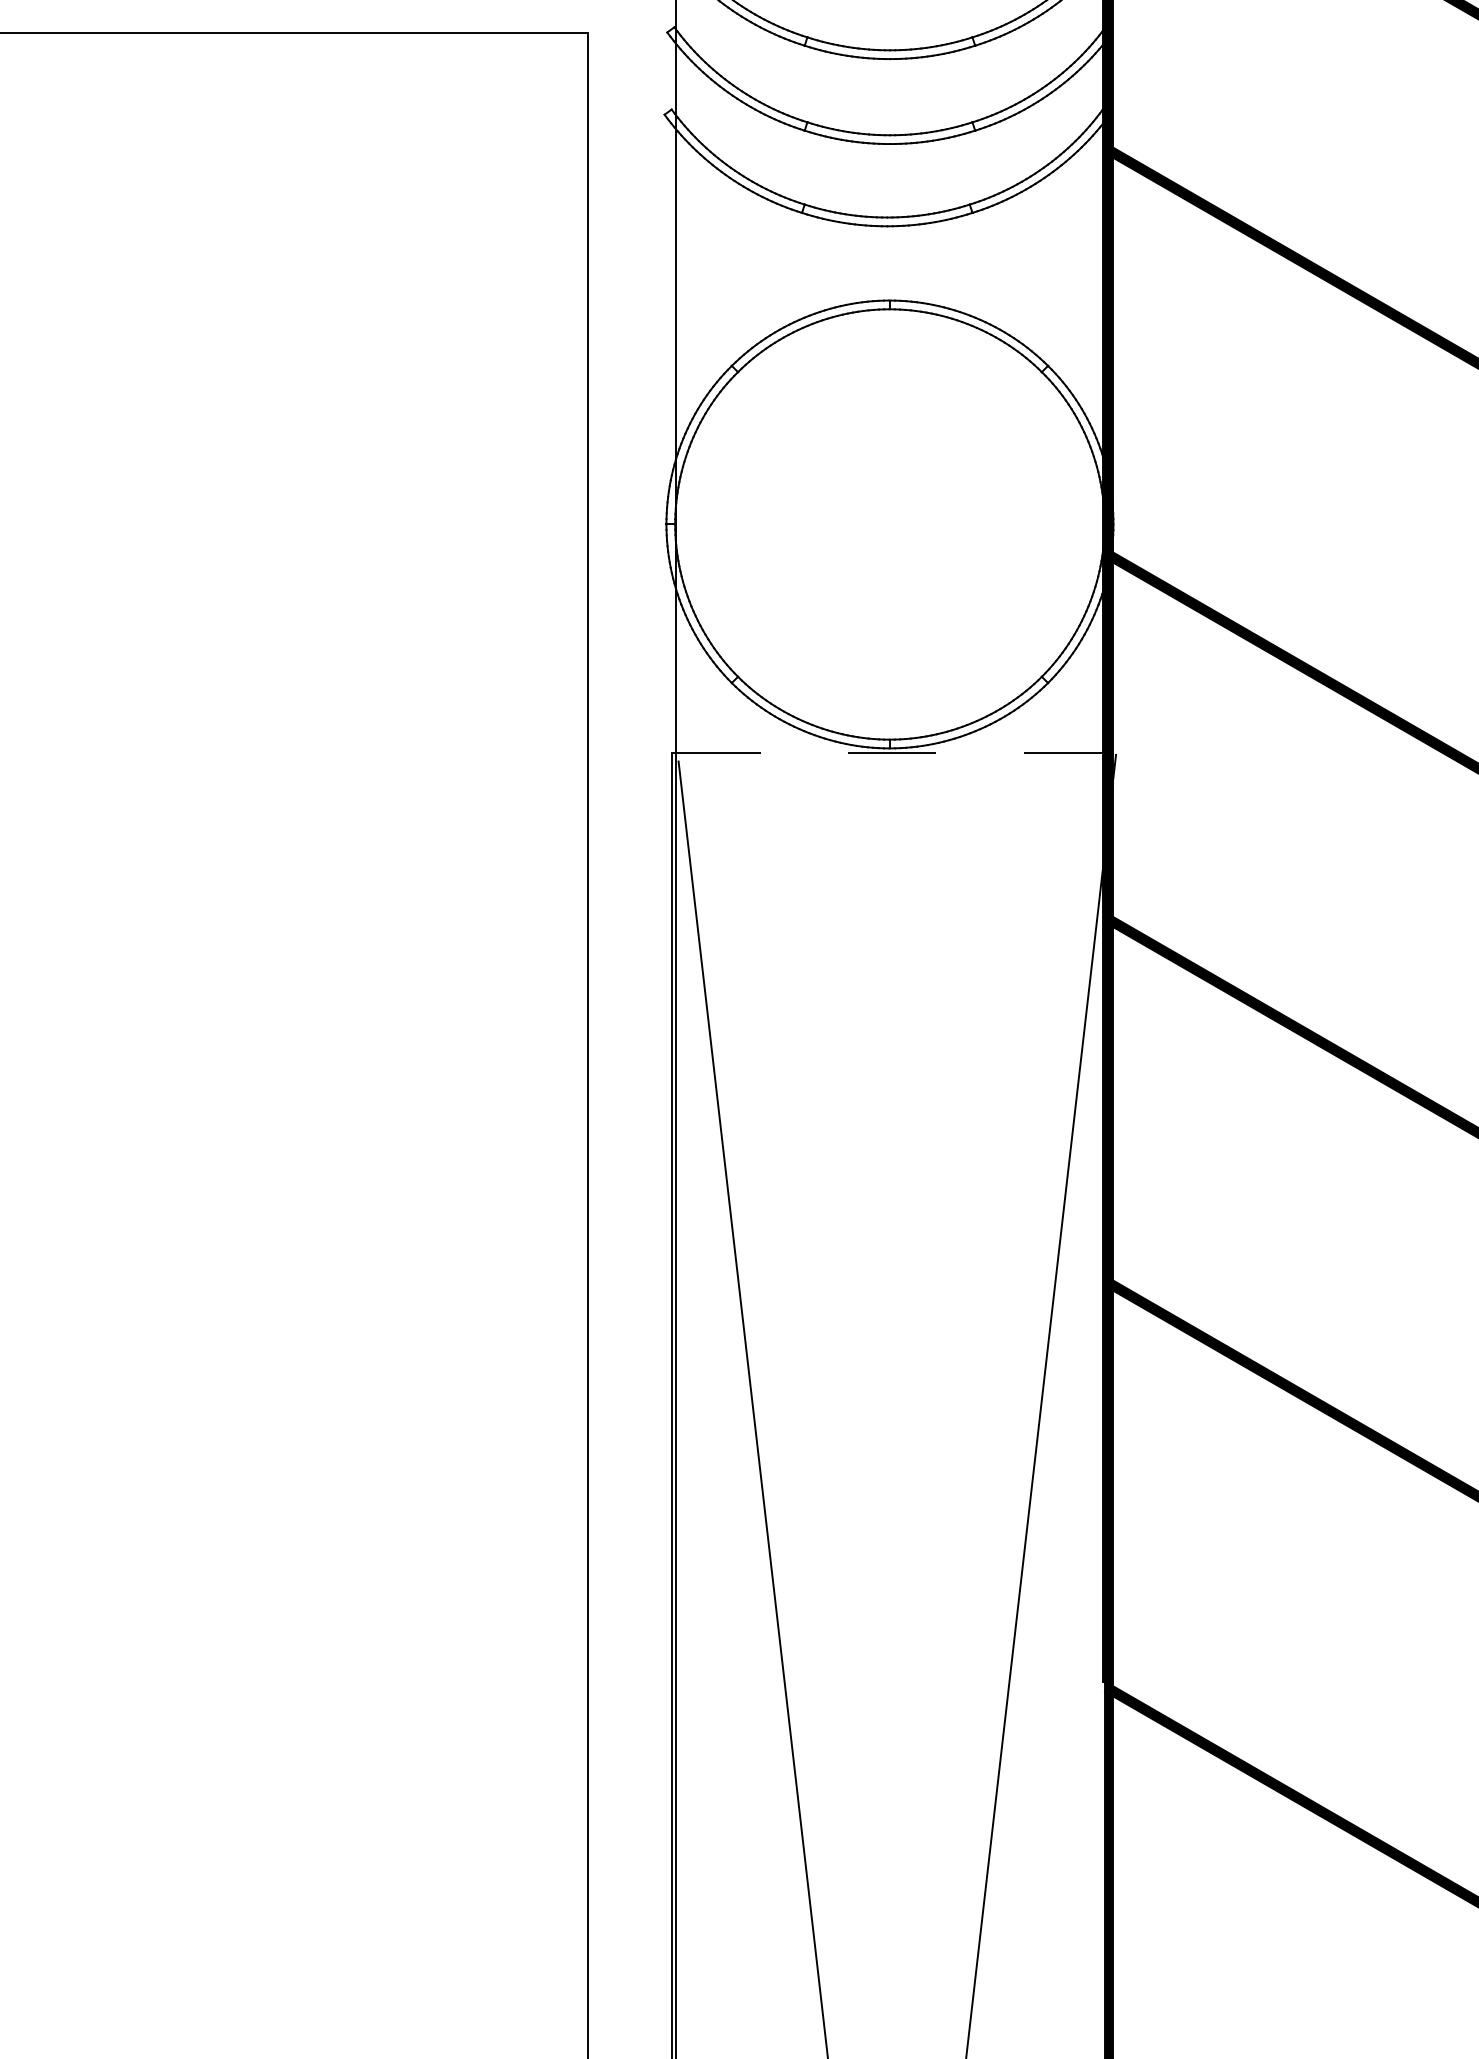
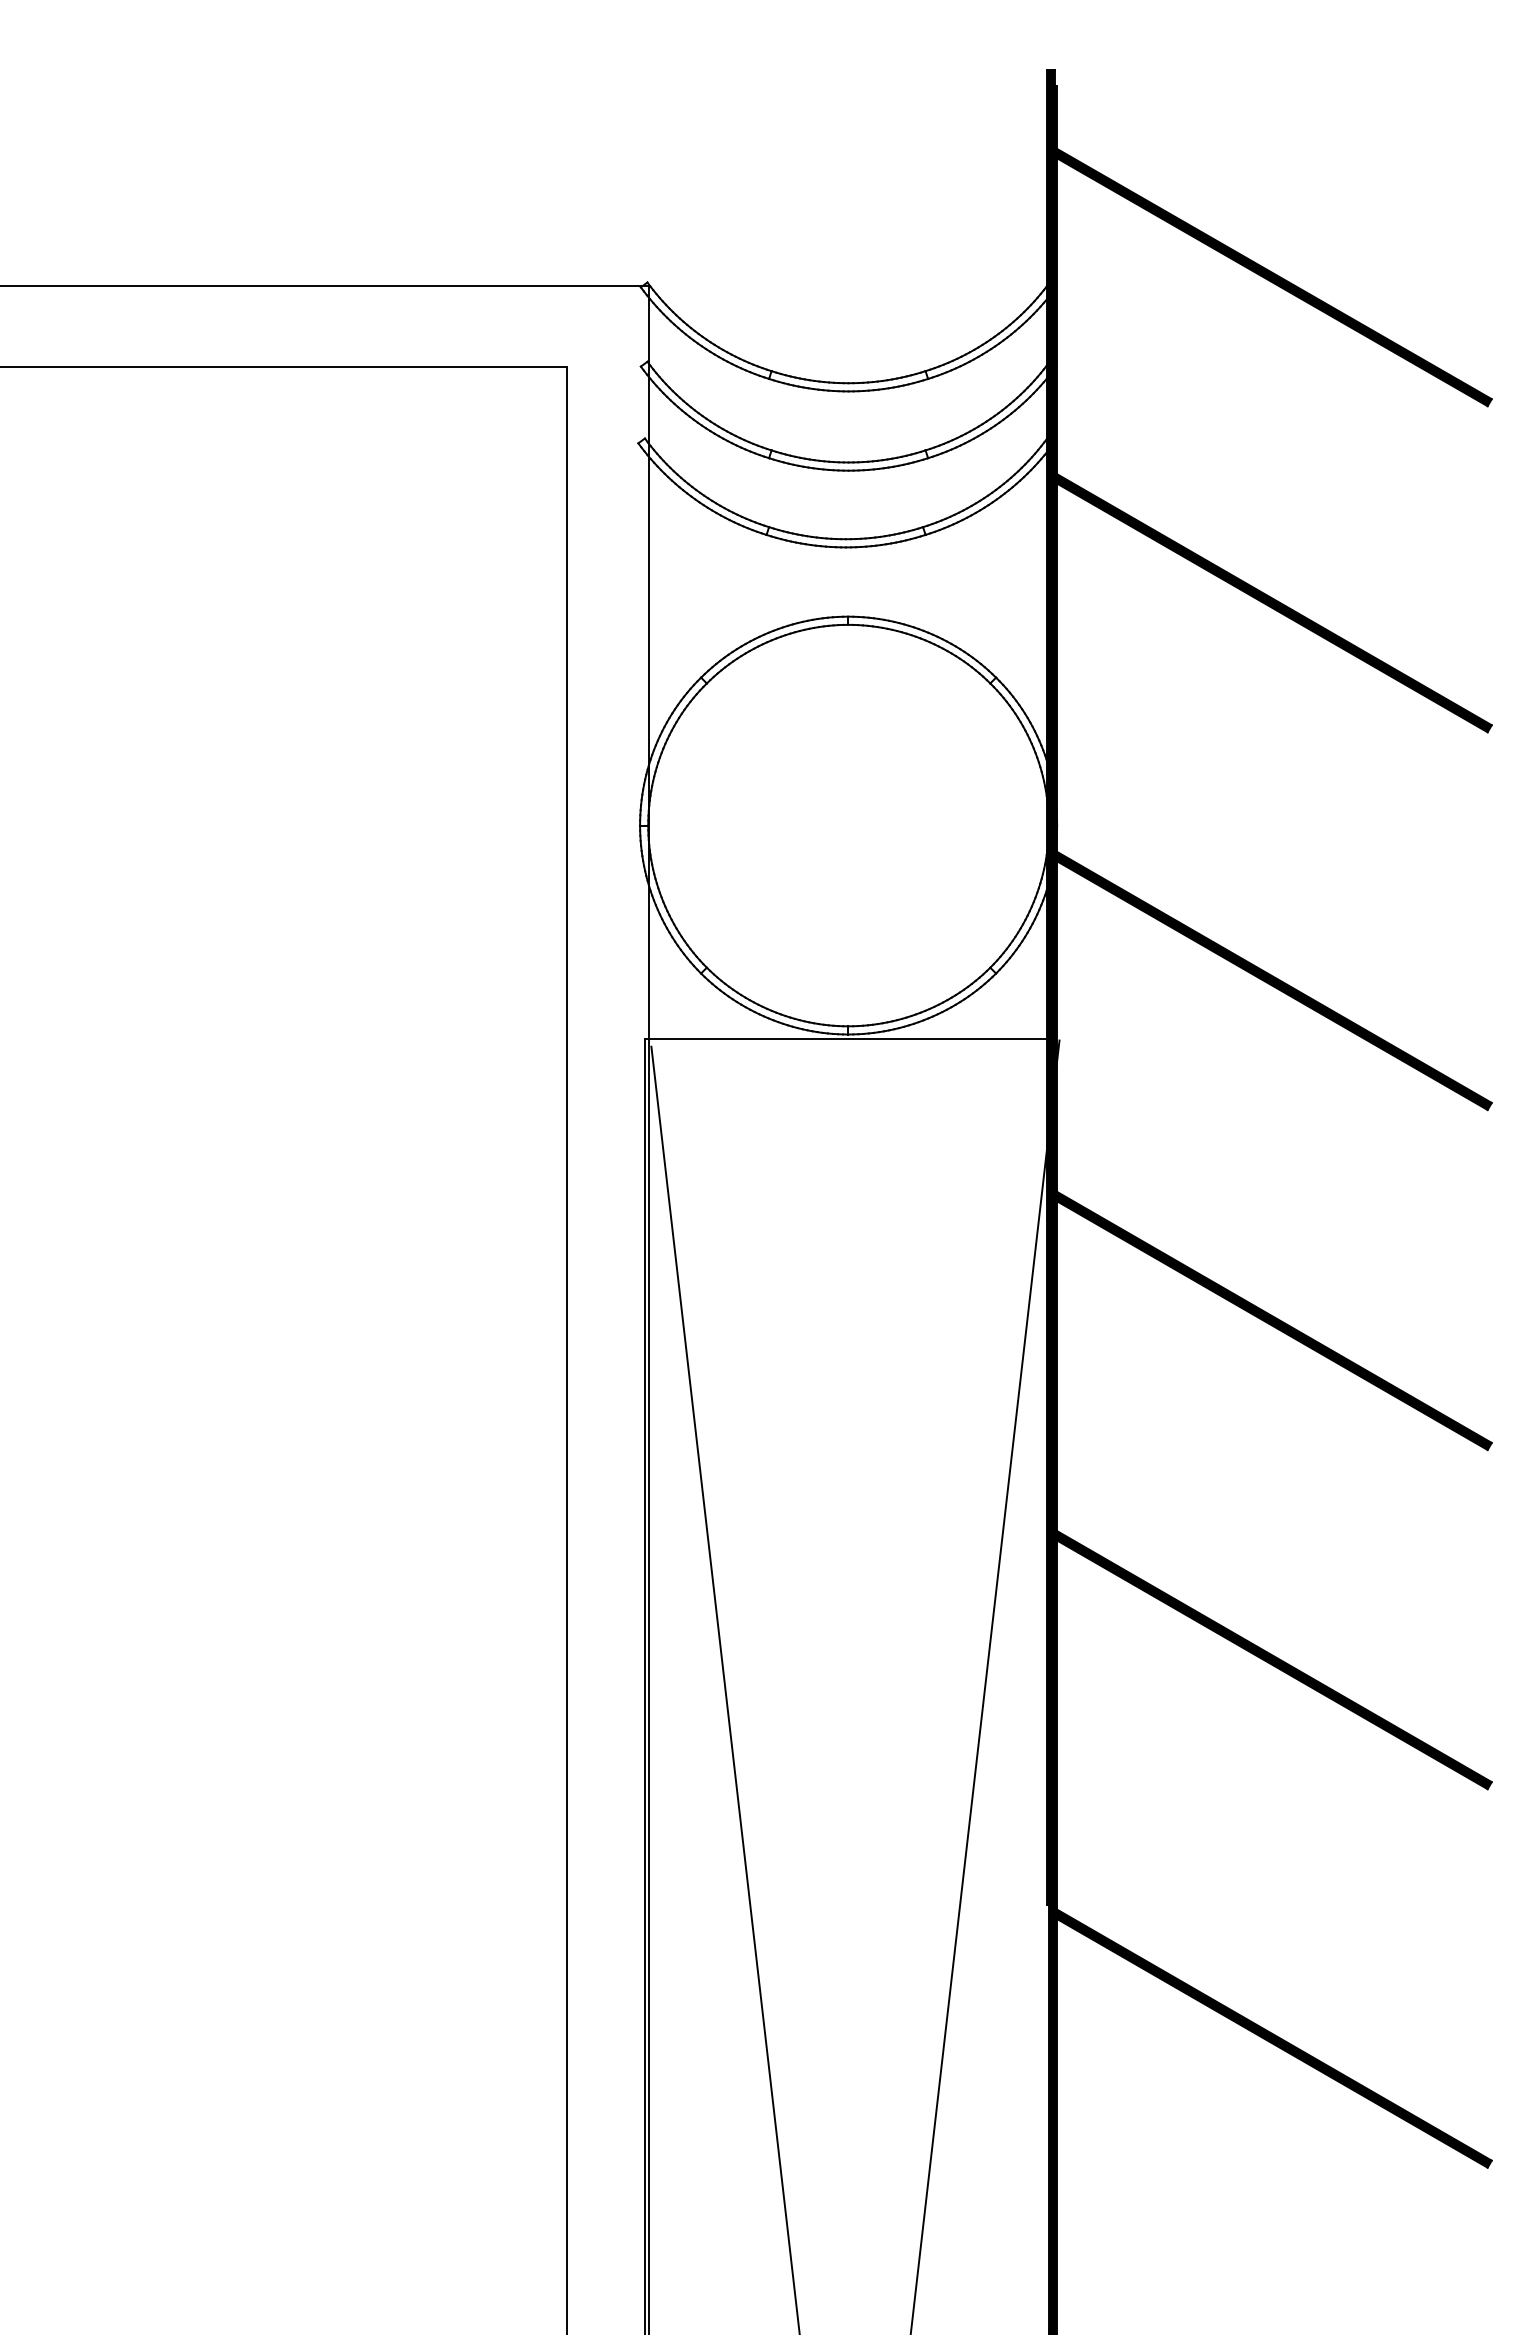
line: (890, 752) -> (849, 1038), dashed -> solid

